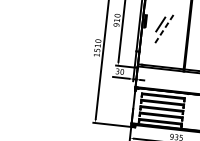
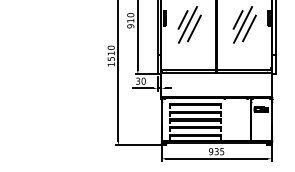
line: (163, 29) -> (187, 25), dashed -> solid
line: (168, 32) -> (193, 28), added

